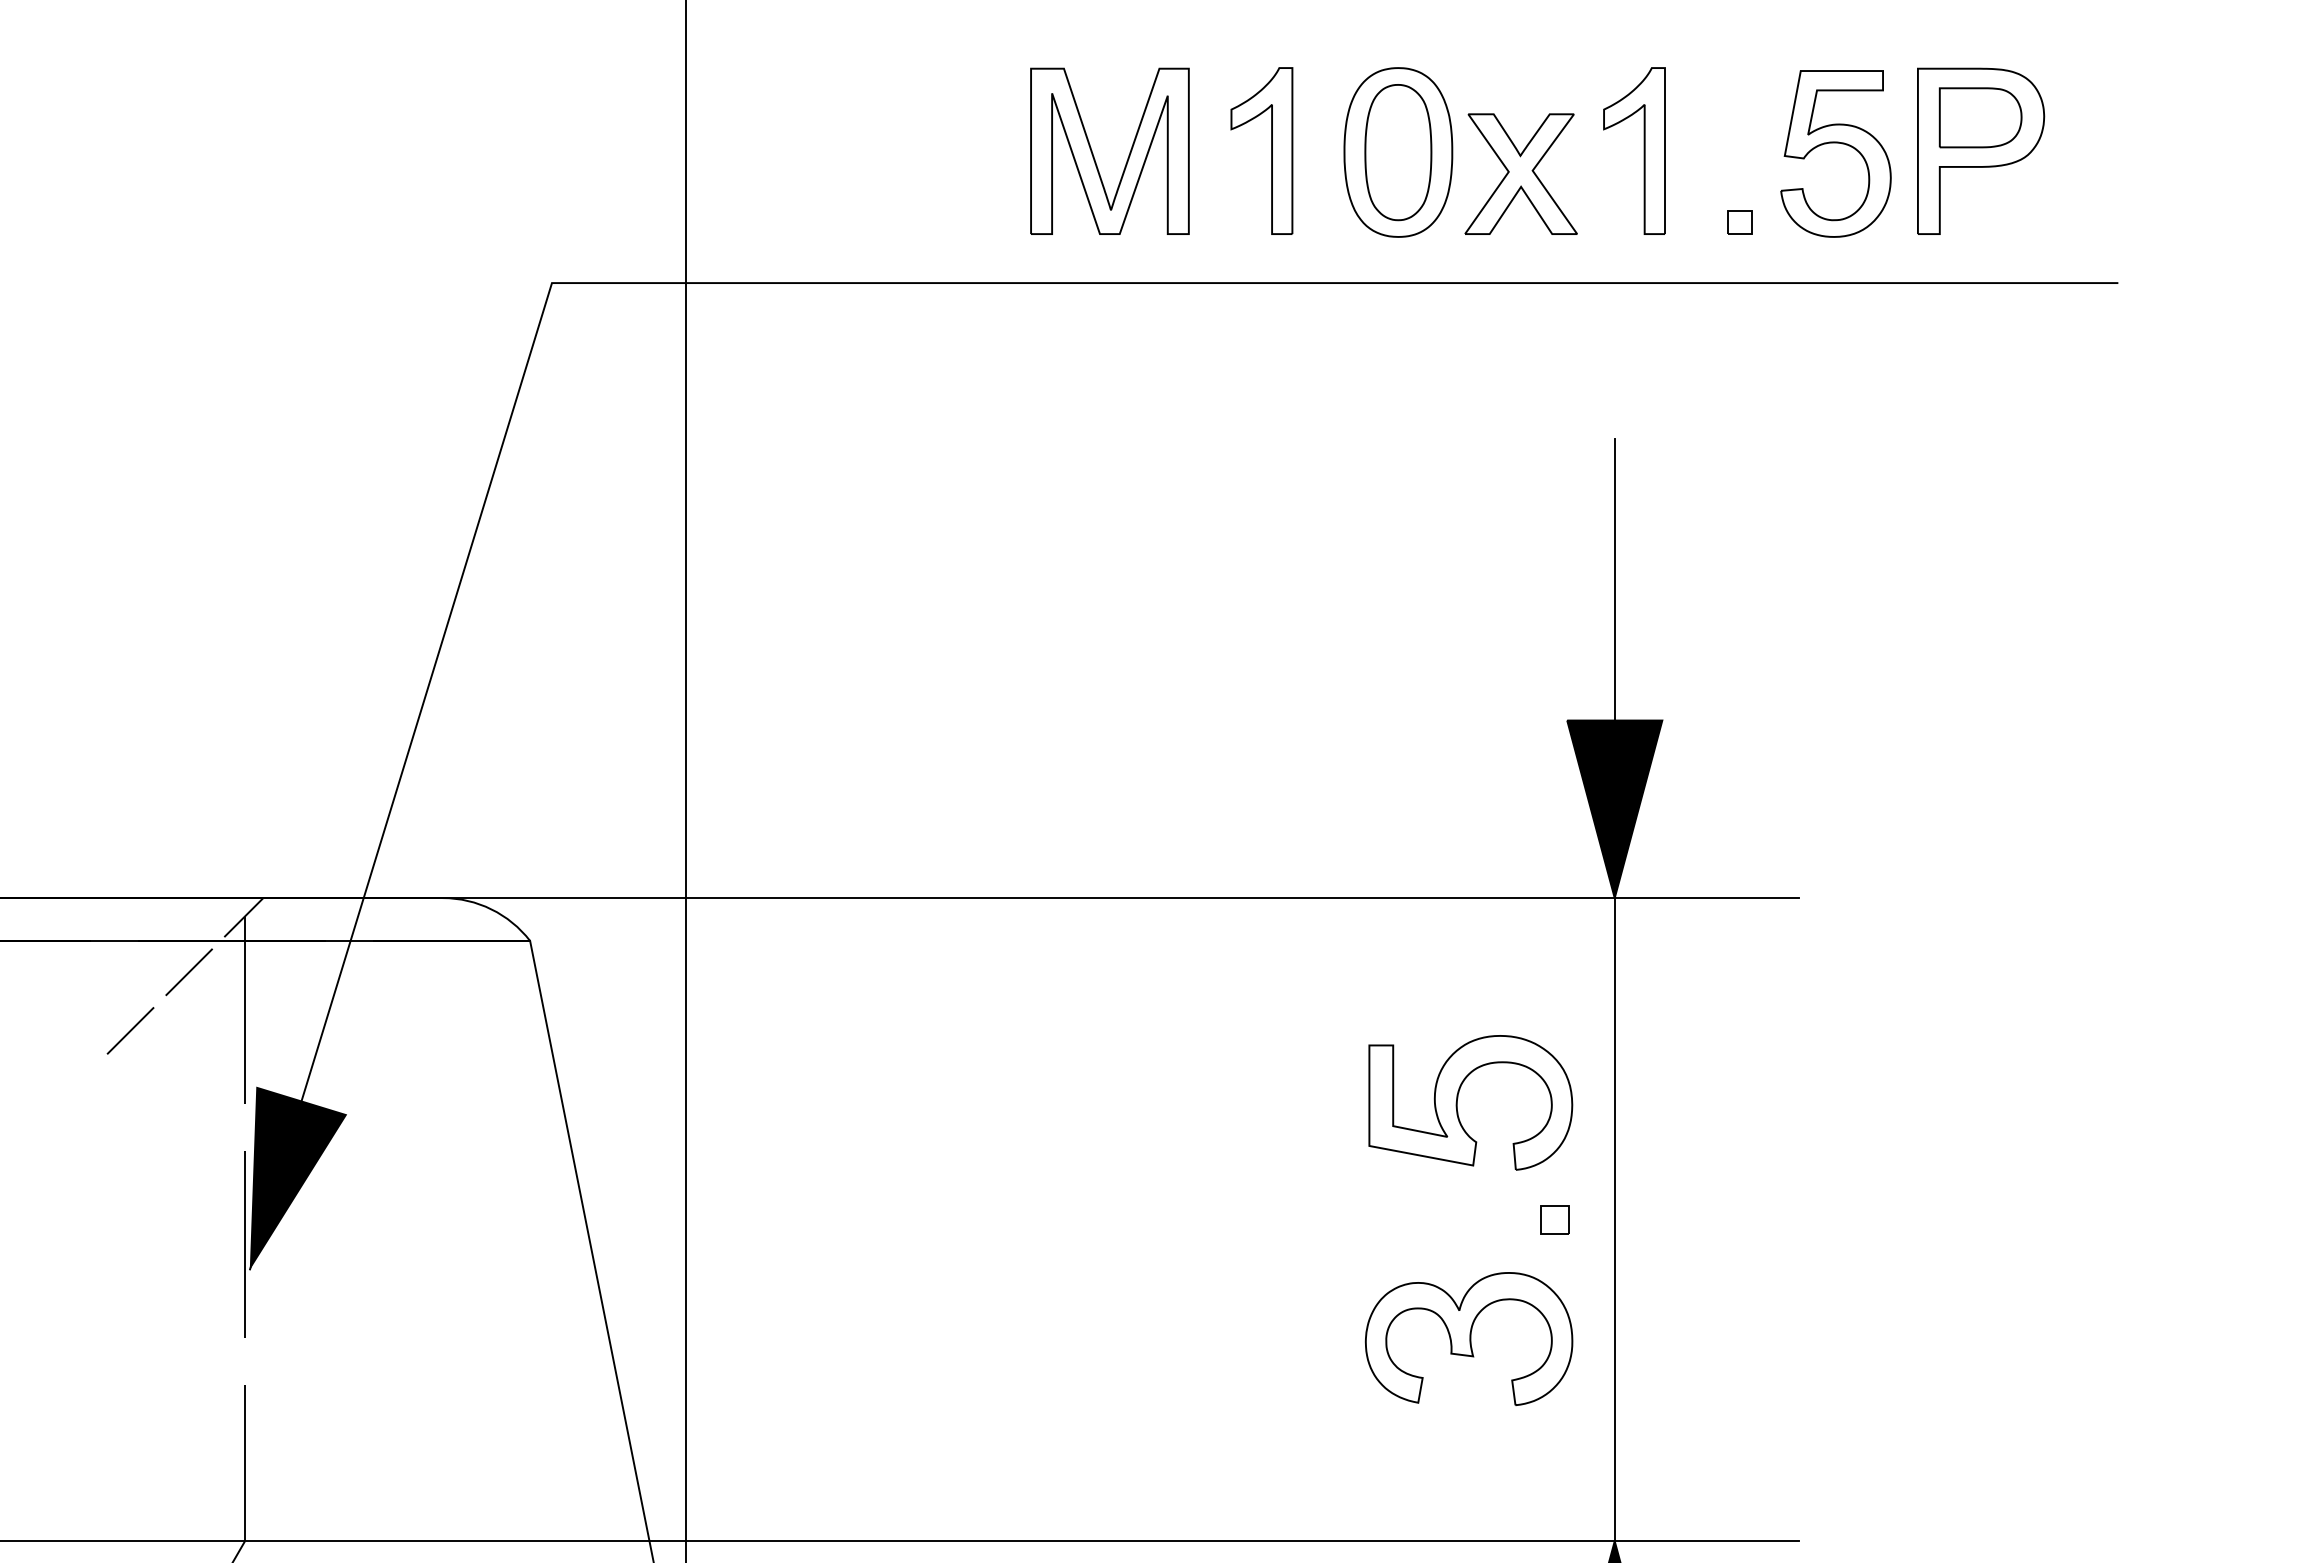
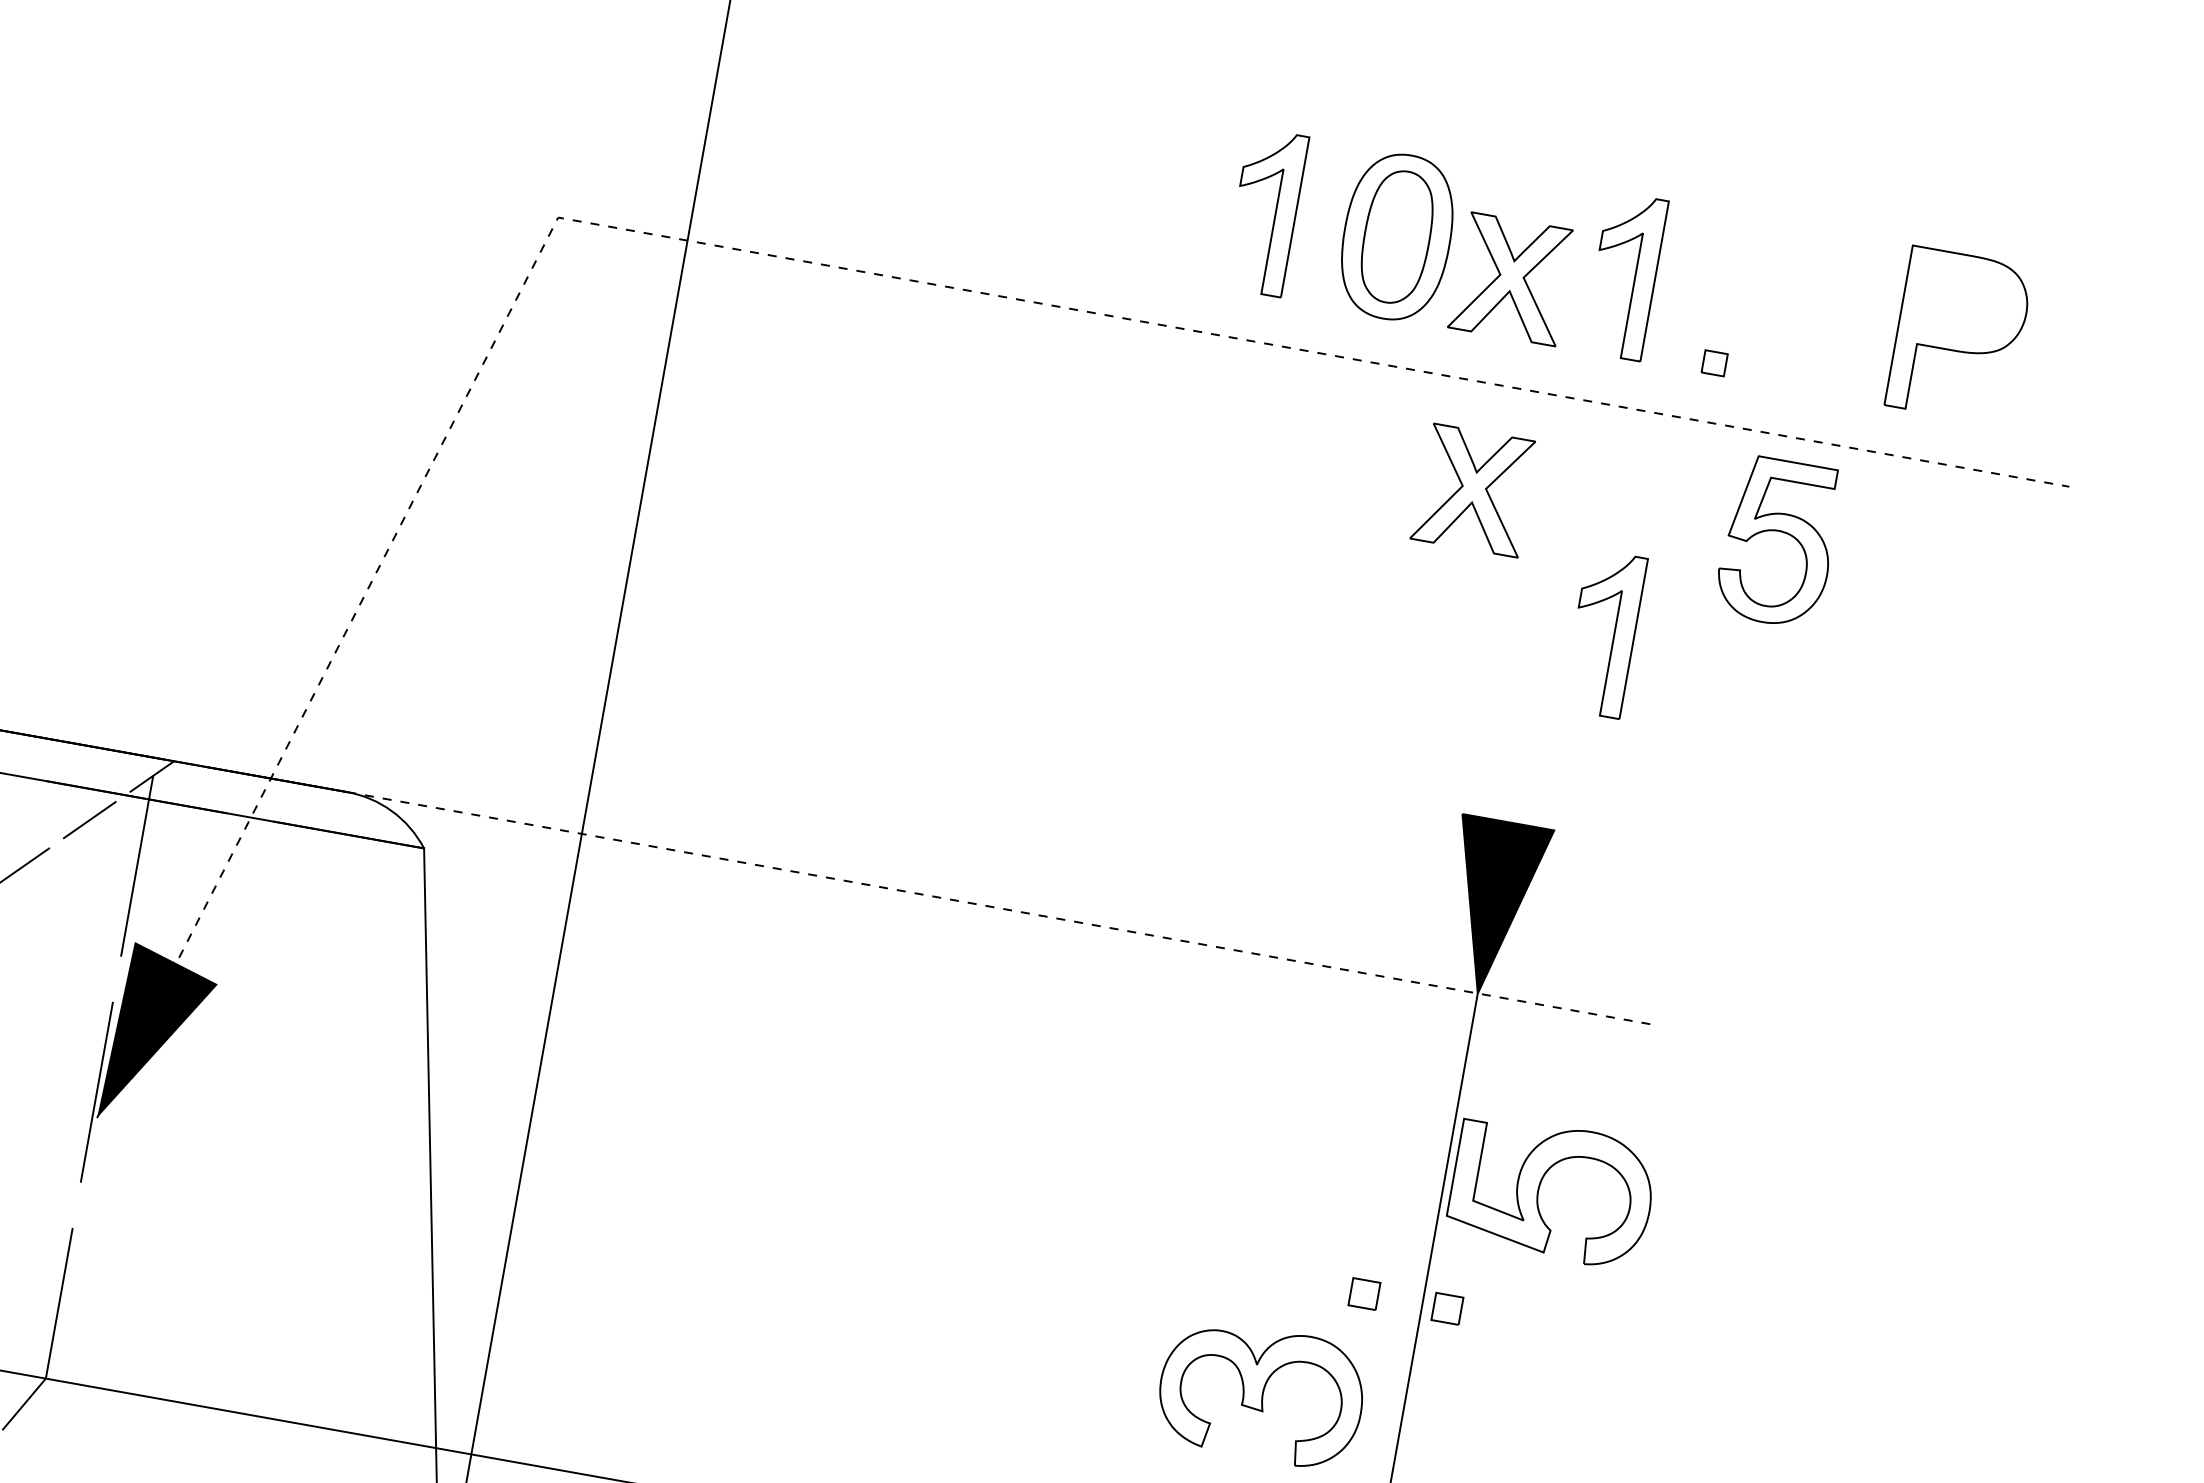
part: (1980, 117) -> (1964, 303), removed
part: (1835, 143) -> (1779, 532), moved
part: (1094, 156) -> (1103, 188), removed
line: (818, 283) -> (815, 263), solid -> dashed
part: (1520, 392) -> (1473, 489), added
part: (1686, 513) -> (1613, 634), added
line: (1614, 579) -> (1532, 686), removed
line: (1120, 898) -> (1000, 908), solid -> dashed
part: (1458, 1098) -> (1540, 1185), moved
part: (1640, 1219) -> (1447, 1308), added

